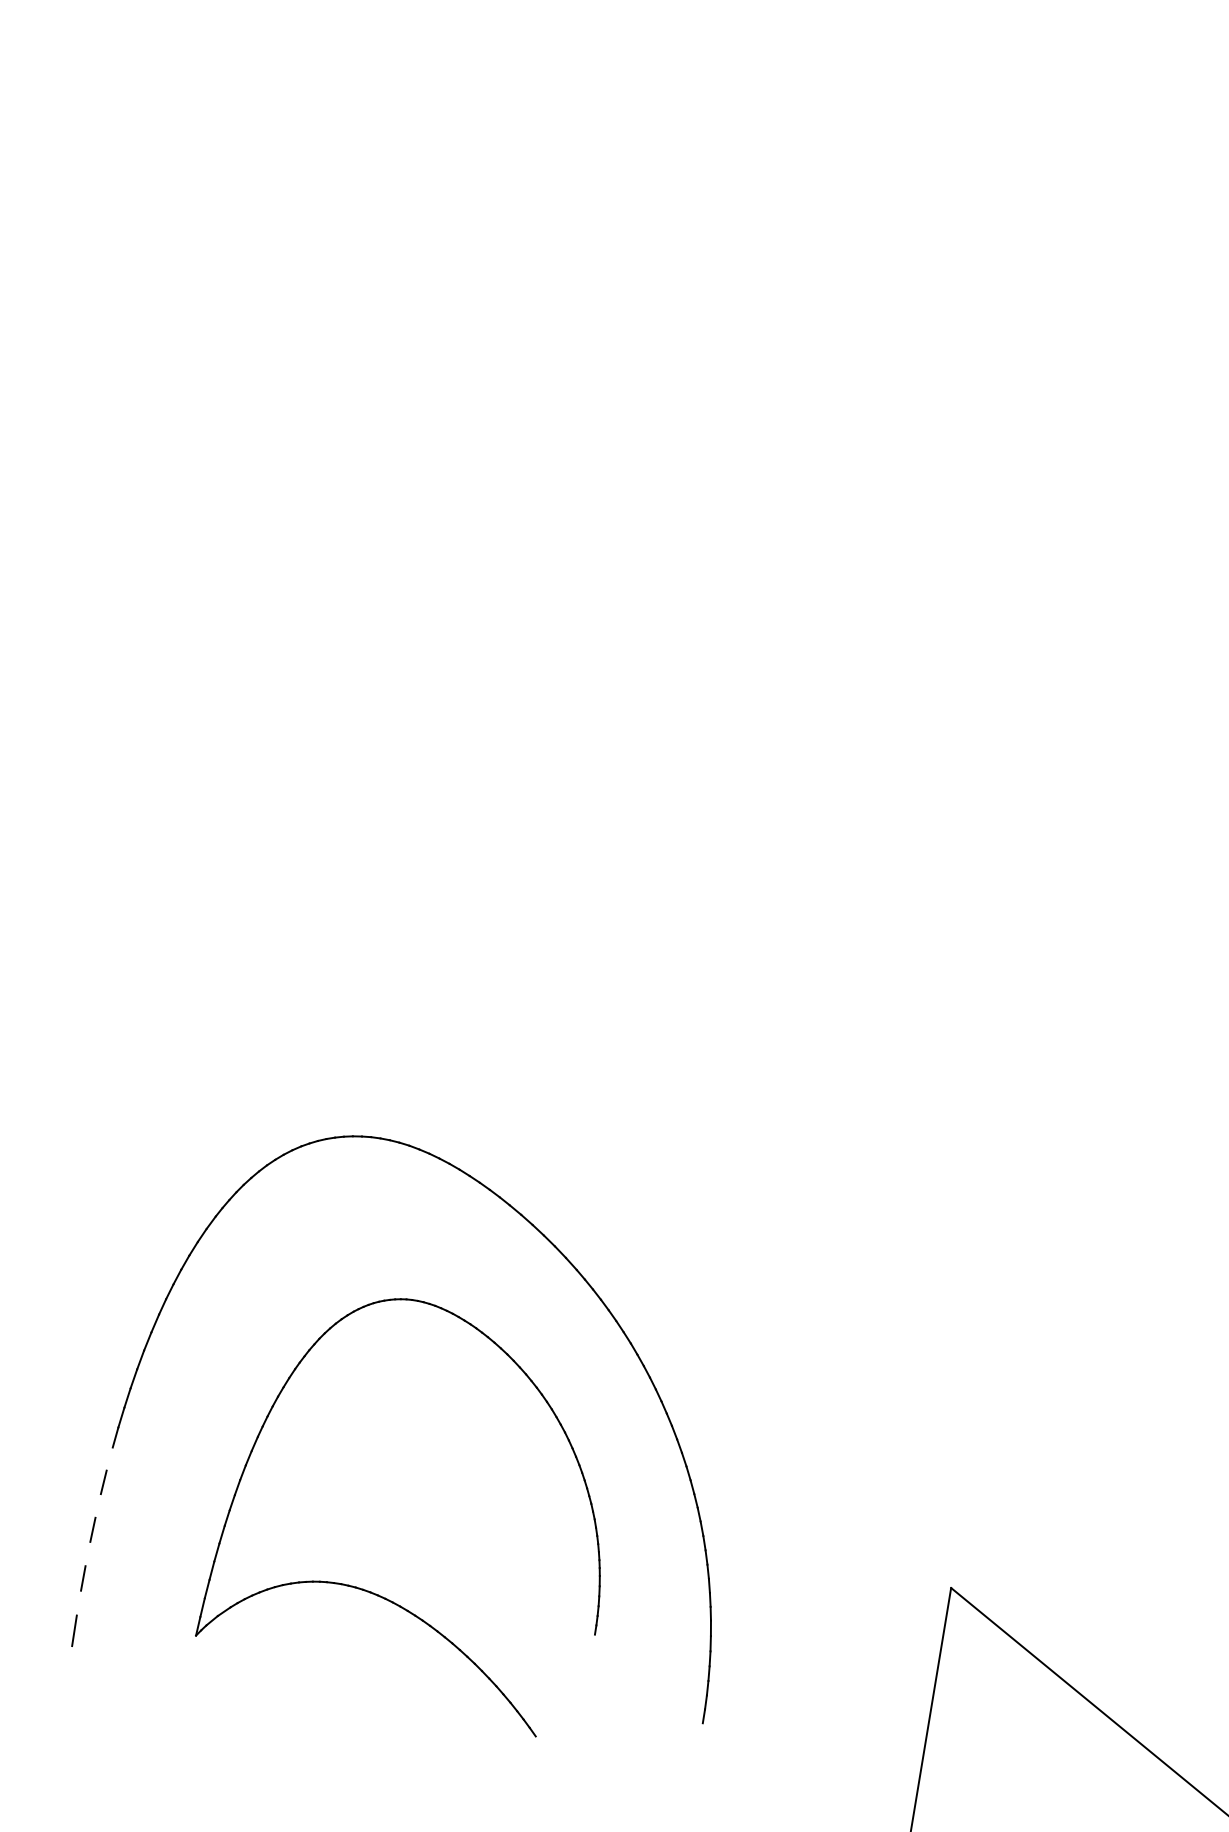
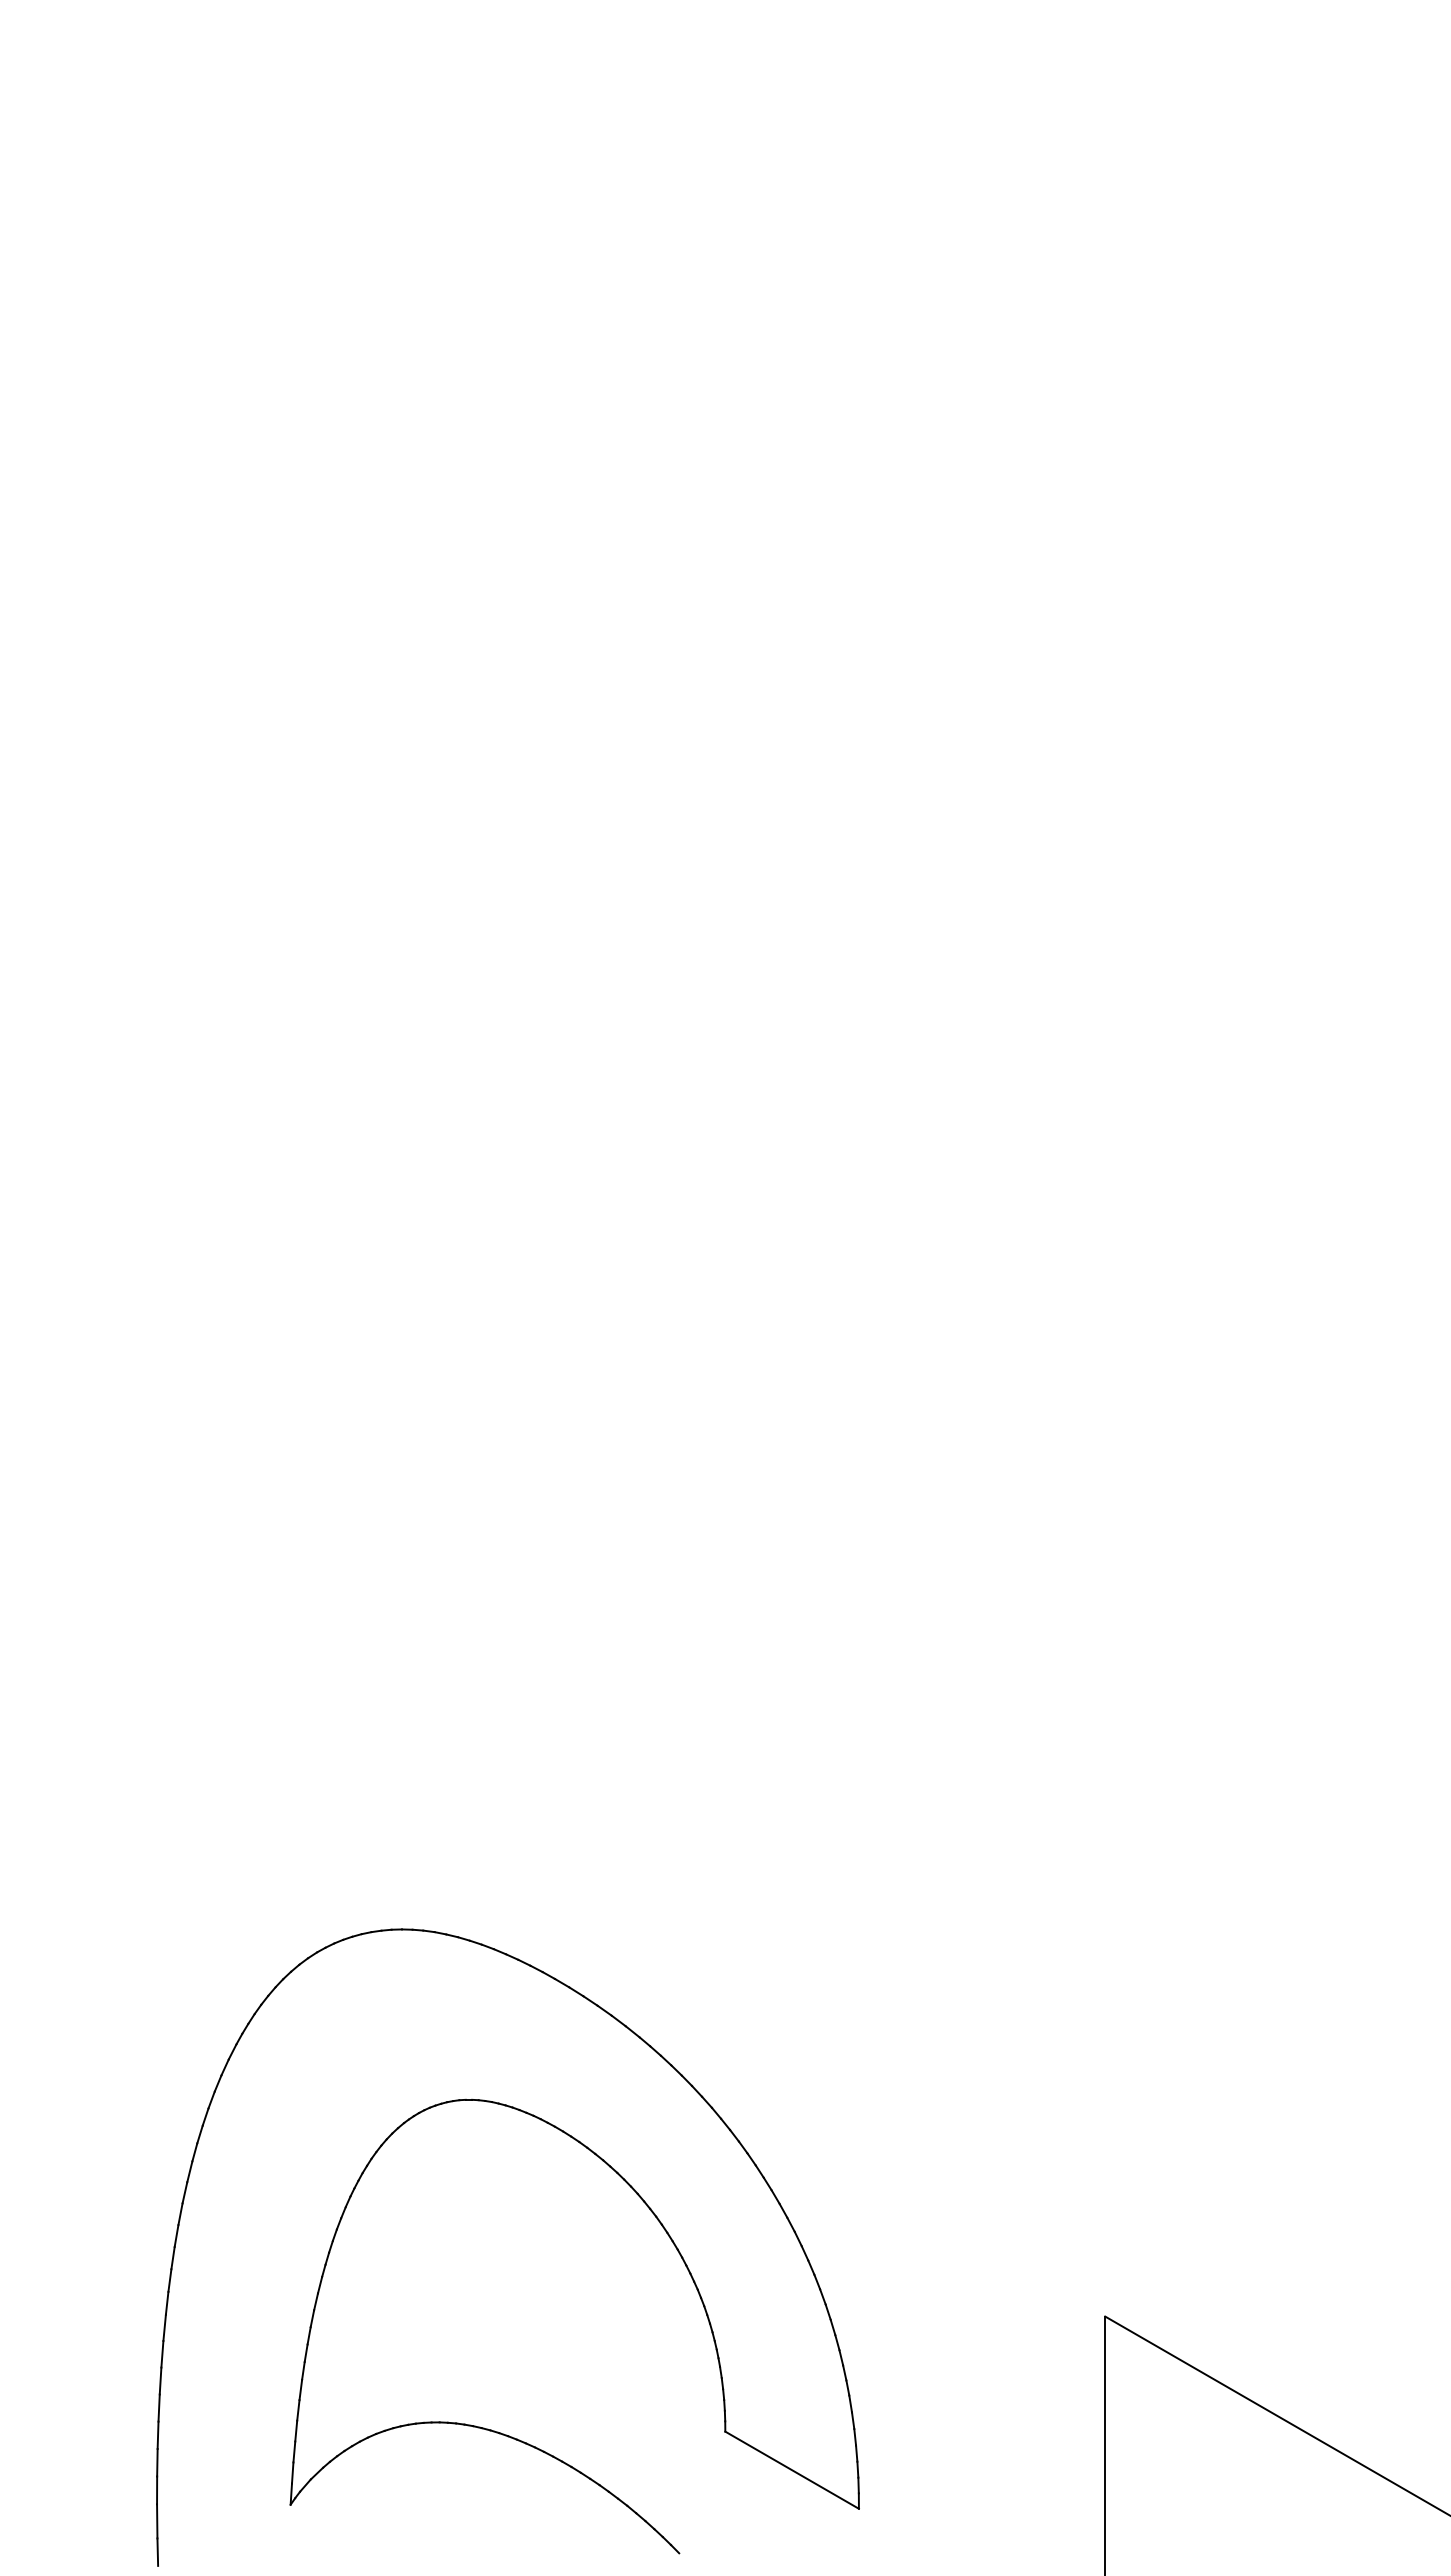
line: (109, 1458) -> (164, 2327), added
line: (98, 1505) -> (160, 2380), added
line: (87, 1553) -> (157, 2434), added
line: (79, 1603) -> (157, 2490), added
line: (70, 1657) -> (157, 2551), added
line: (648, 1678) -> (791, 2469), added

